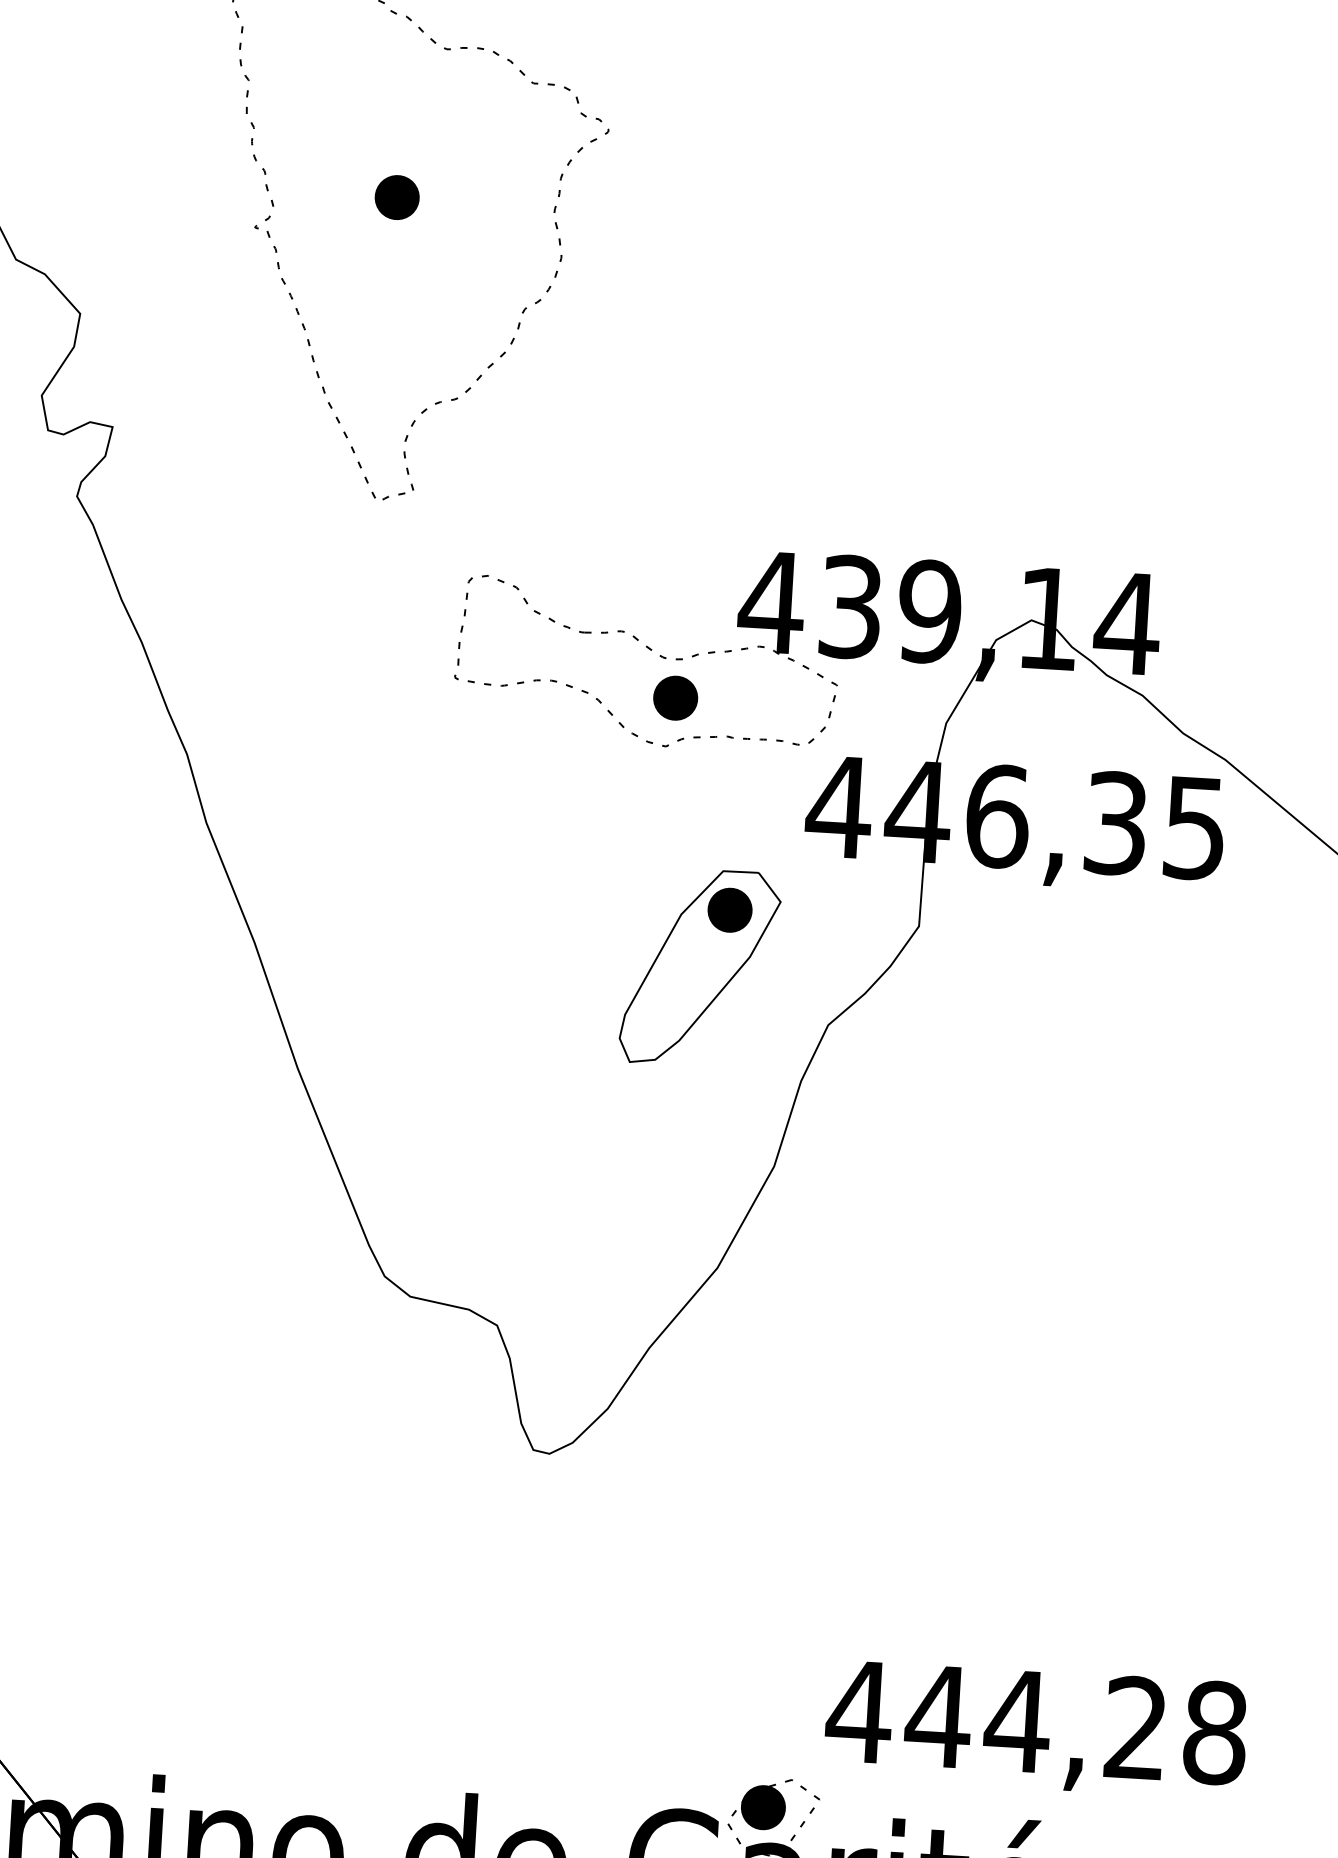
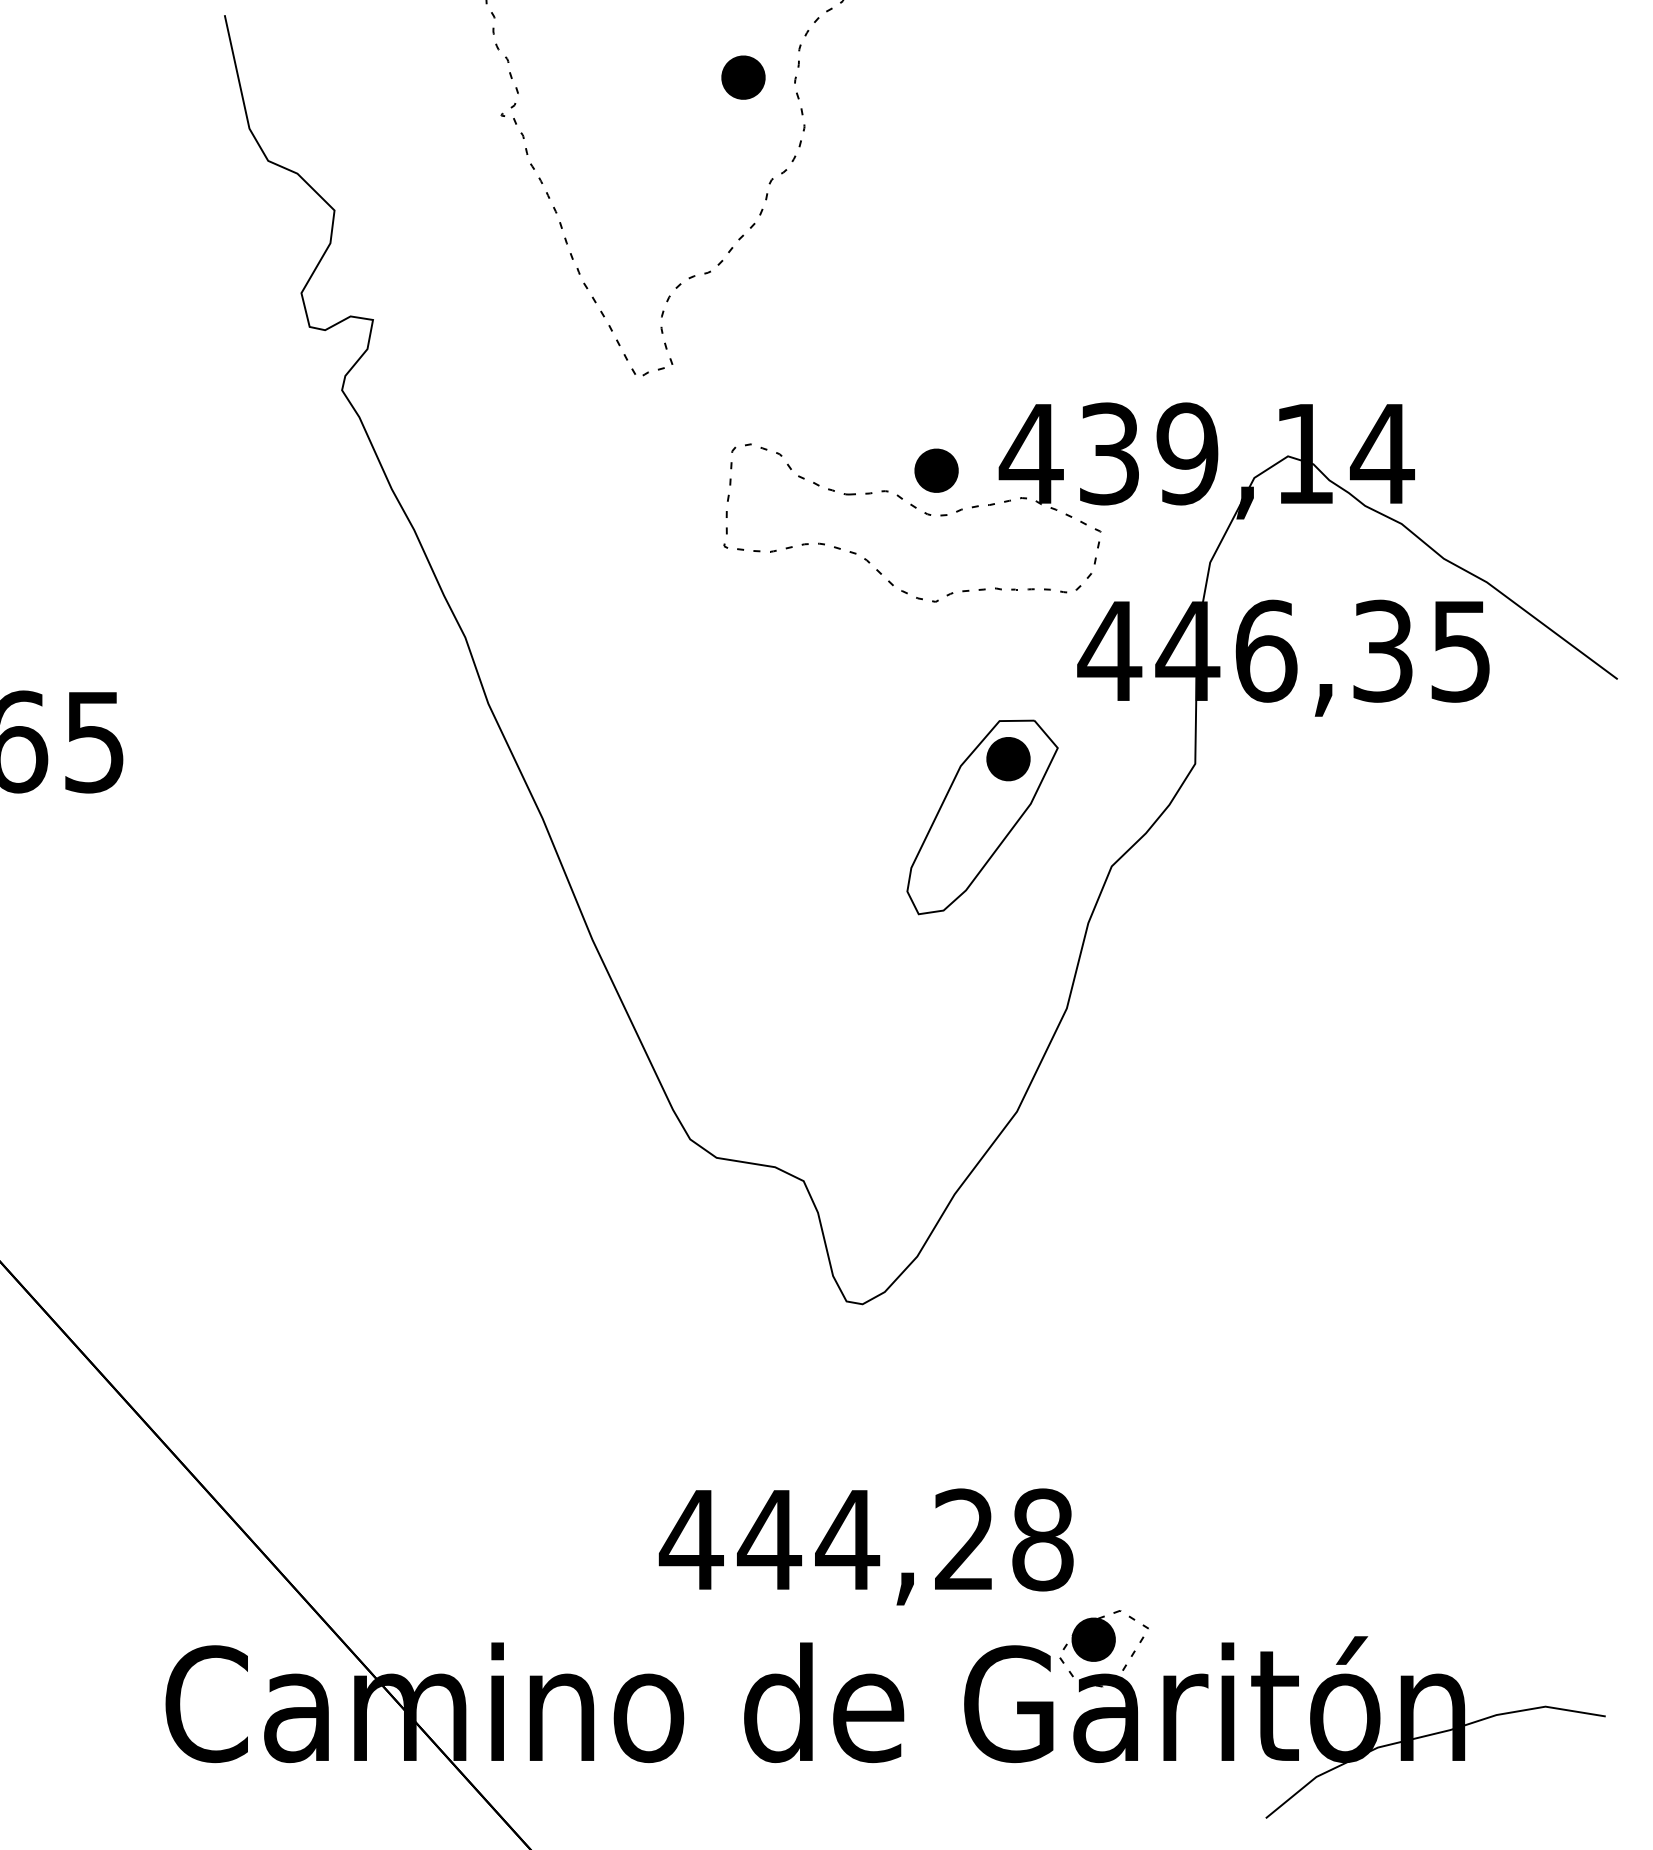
part: (397, 197) -> (743, 77), moved
part: (675, 697) -> (936, 470), moved
text: (1035, 1728) -> (865, 1546), moved

